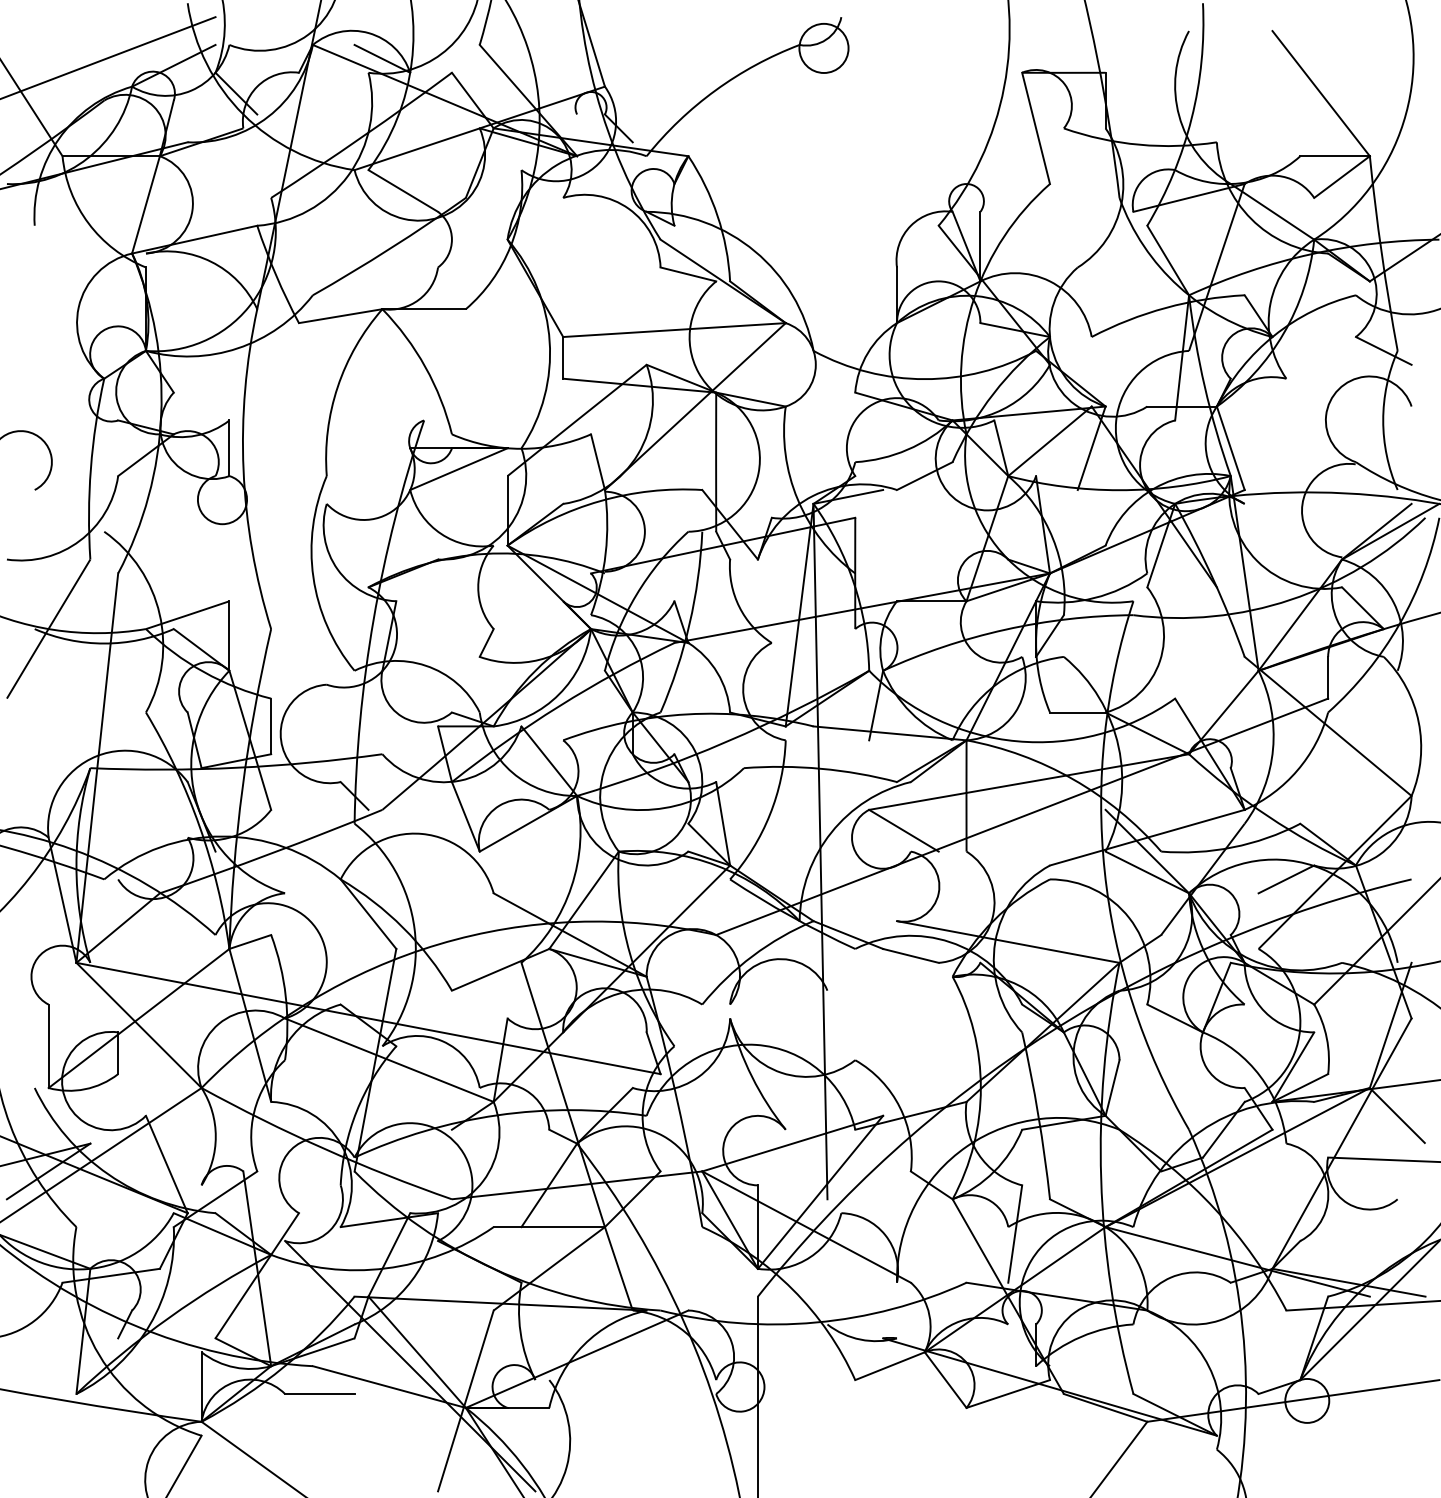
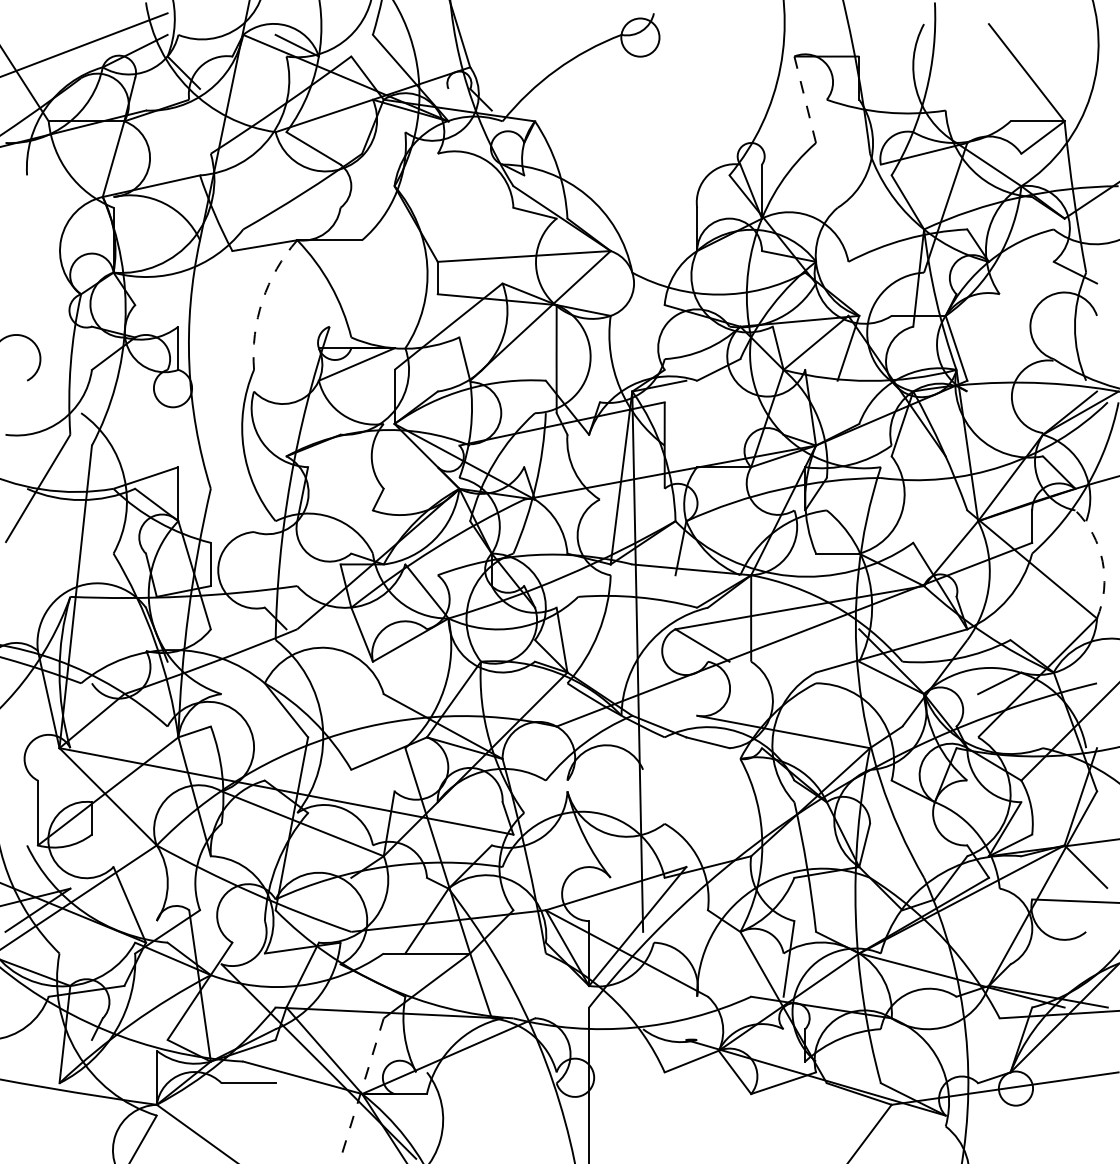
line: (1036, 128) -> (805, 99), solid -> dashed
arc: (337, 386) -> (262, 300), solid -> dashed
arc: (1418, 722) -> (1102, 561), solid -> dashed
line: (465, 1402) -> (361, 1089), solid -> dashed

